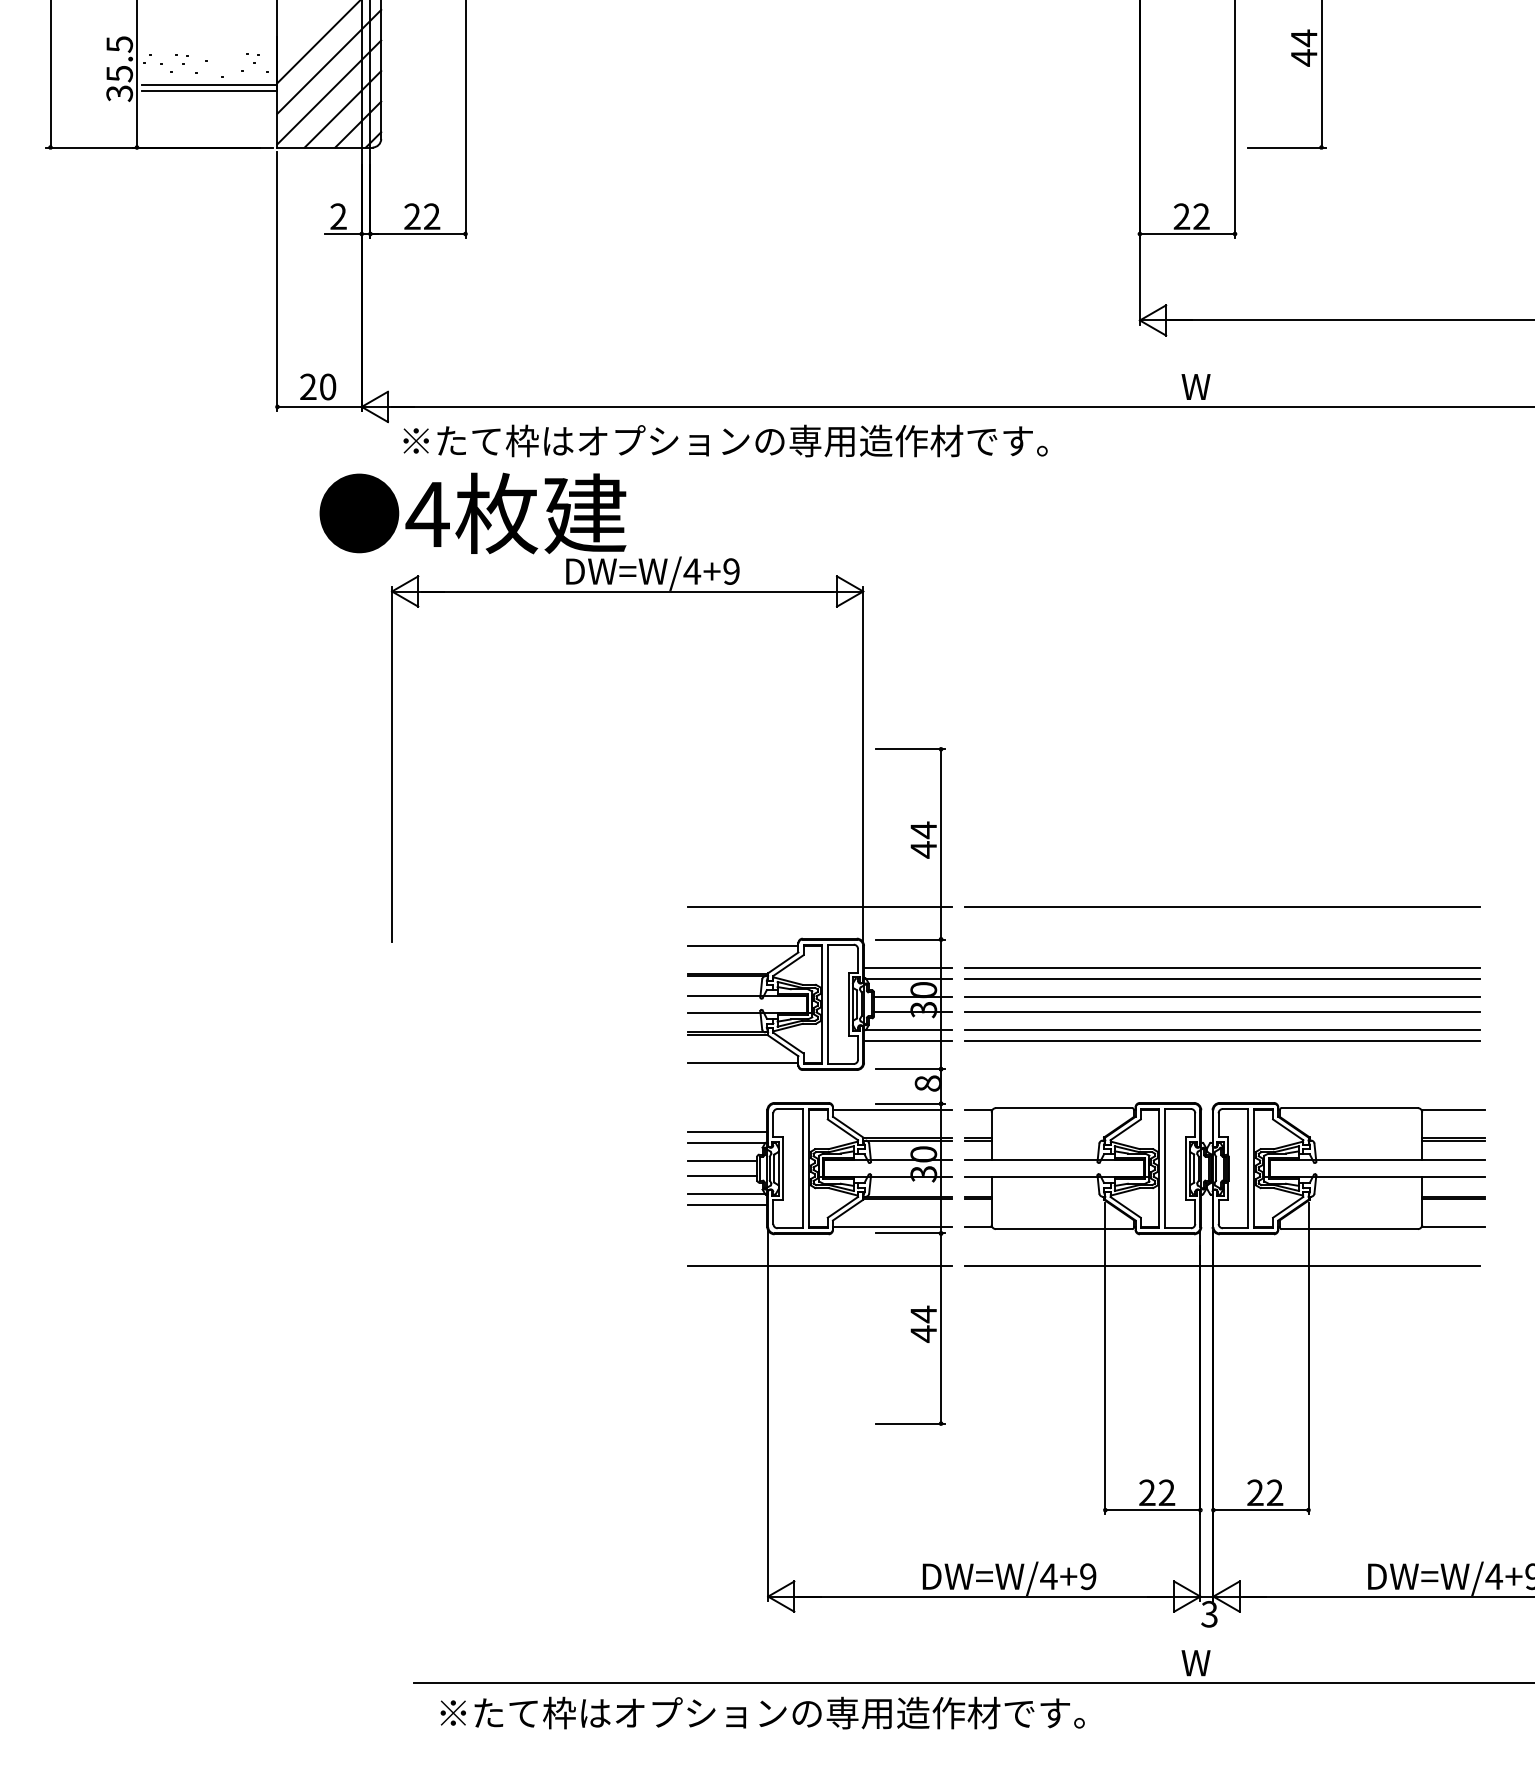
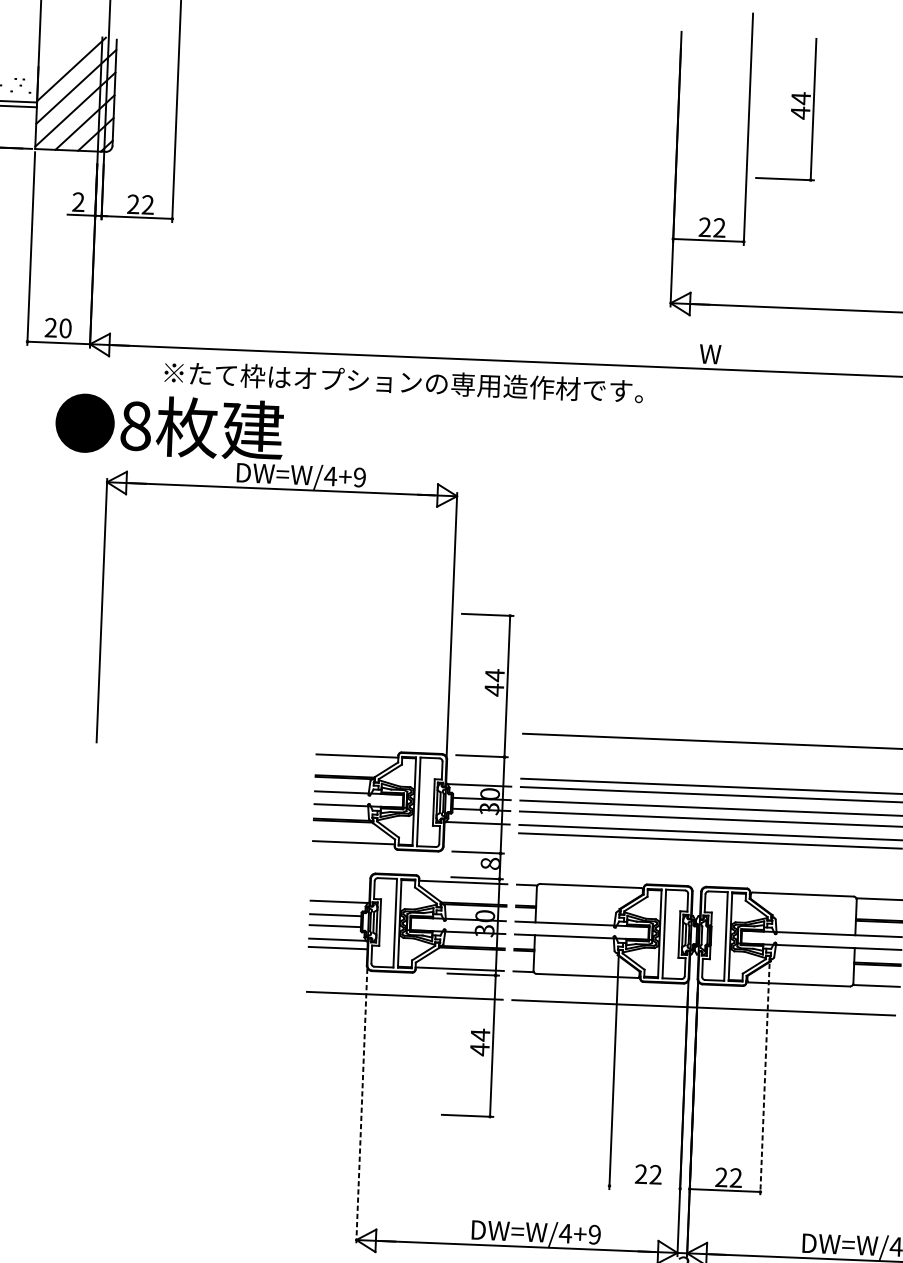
text: (725, 440) -> (403, 381), moved
text: (427, 514) -> (135, 426), 4 -> 8
line: (819, 907) -> (415, 729), removed
line: (907, 967) -> (478, 776), removed
line: (907, 1041) -> (476, 831), removed
line: (727, 1131) -> (340, 893), removed
line: (1308, 1358) -> (764, 1079), solid -> dashed
line: (768, 1416) -> (362, 1106), solid -> dashed
line: (1152, 1510) -> (644, 1187), removed

